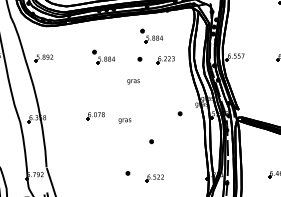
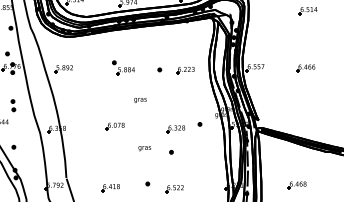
part: (151, 35) -> (171, 46), removed
text: (133, 81) -> (140, 100), moved
part: (155, 118) -> (175, 129), added
text: (124, 120) -> (144, 148), moved
part: (90, 177) -> (110, 188), added

